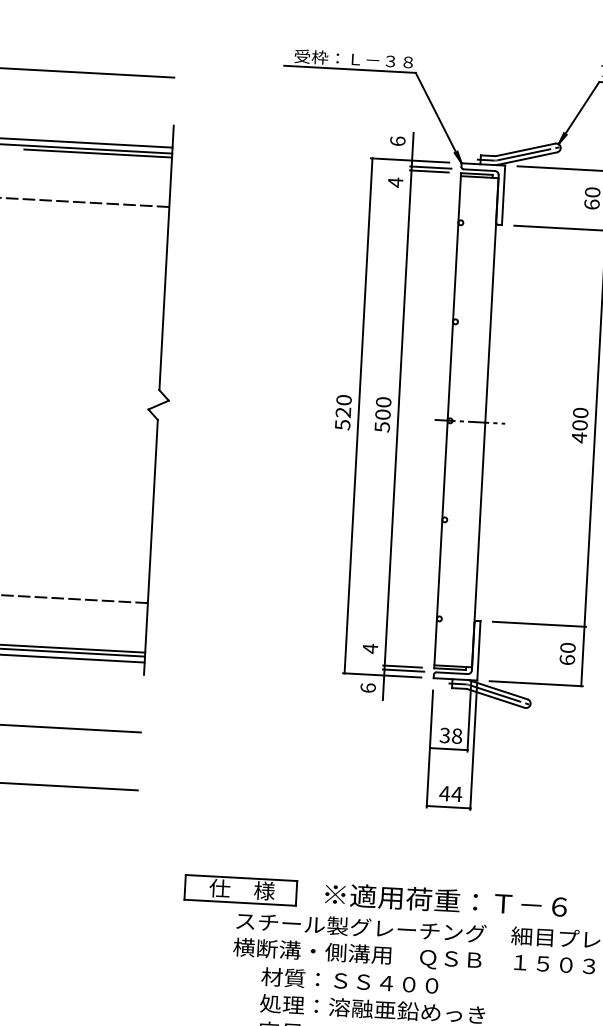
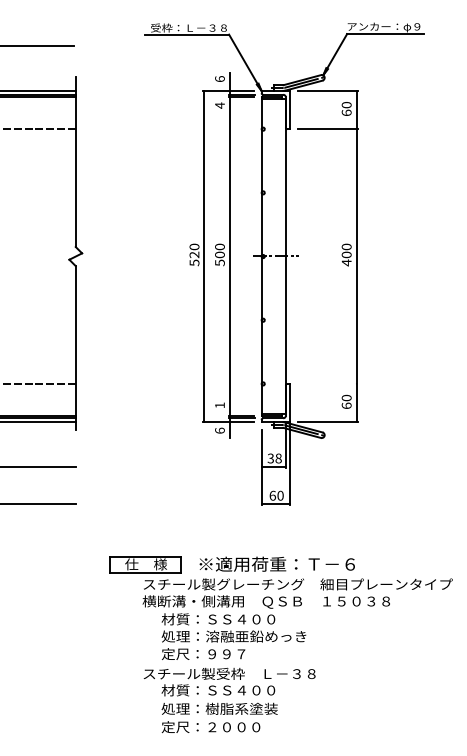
line: (539, 623) -> (327, 383), removed
text: (369, 648) -> (219, 405), 4 -> 1
text: (450, 793) -> (276, 495), 44 -> 60

